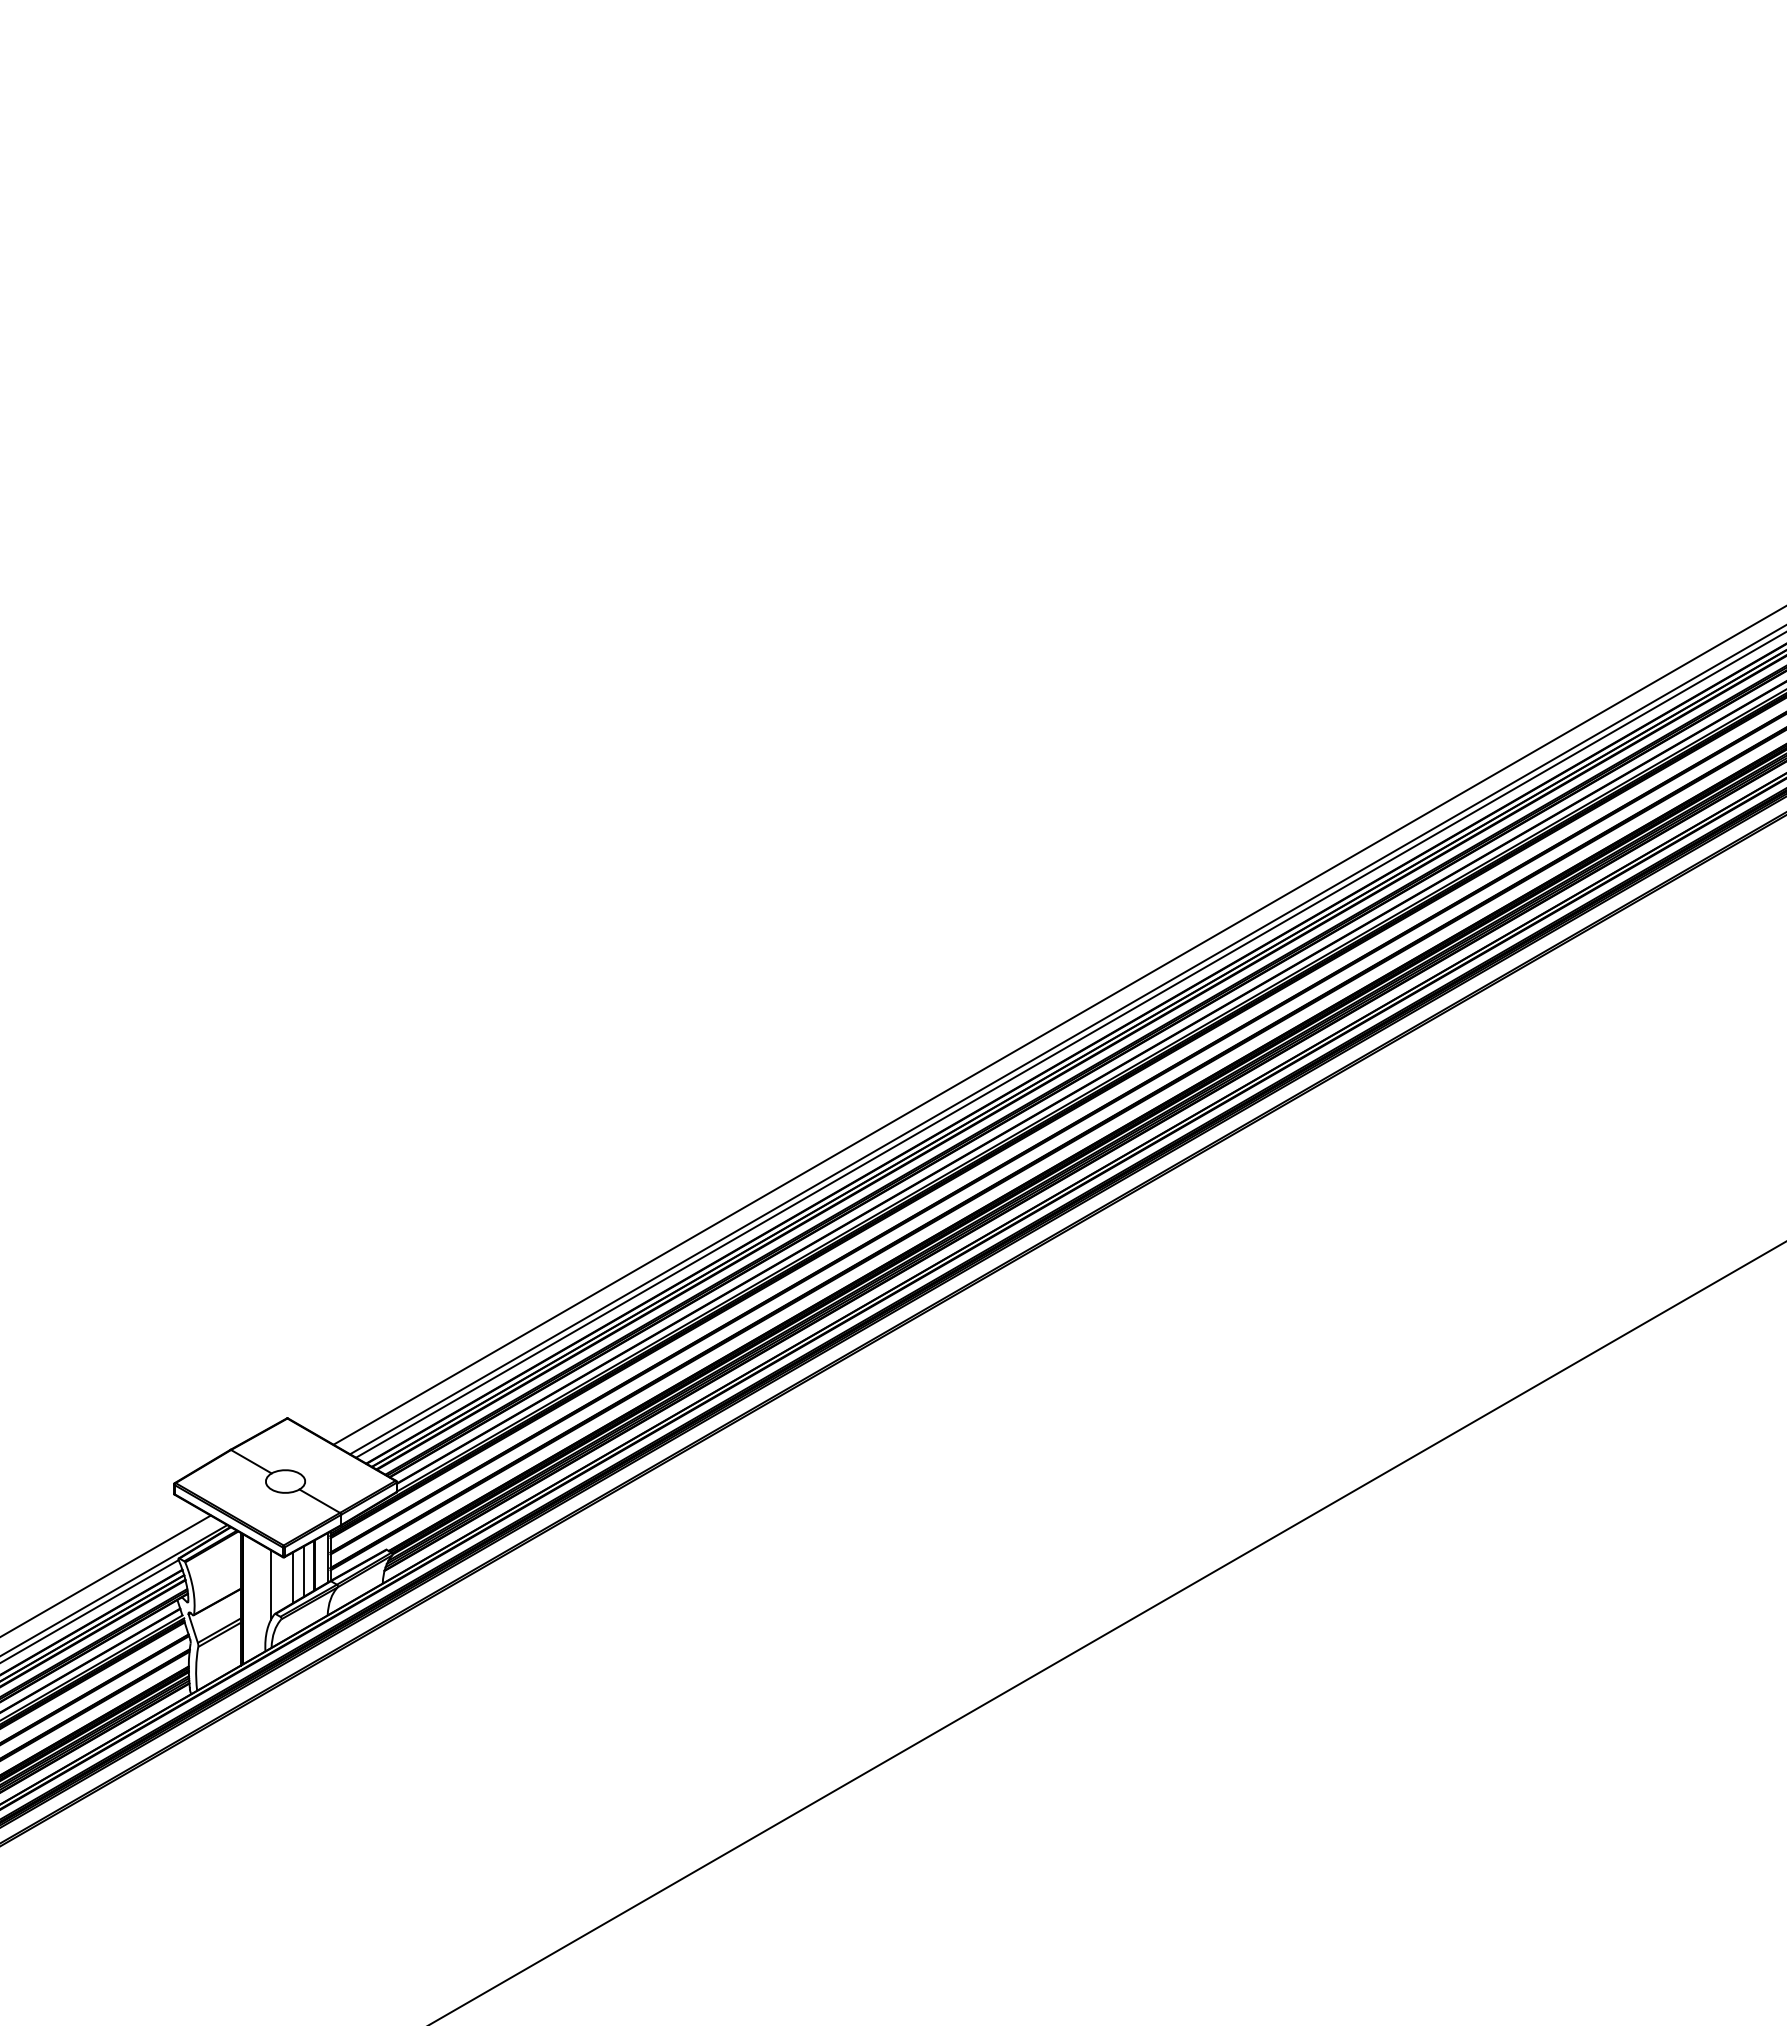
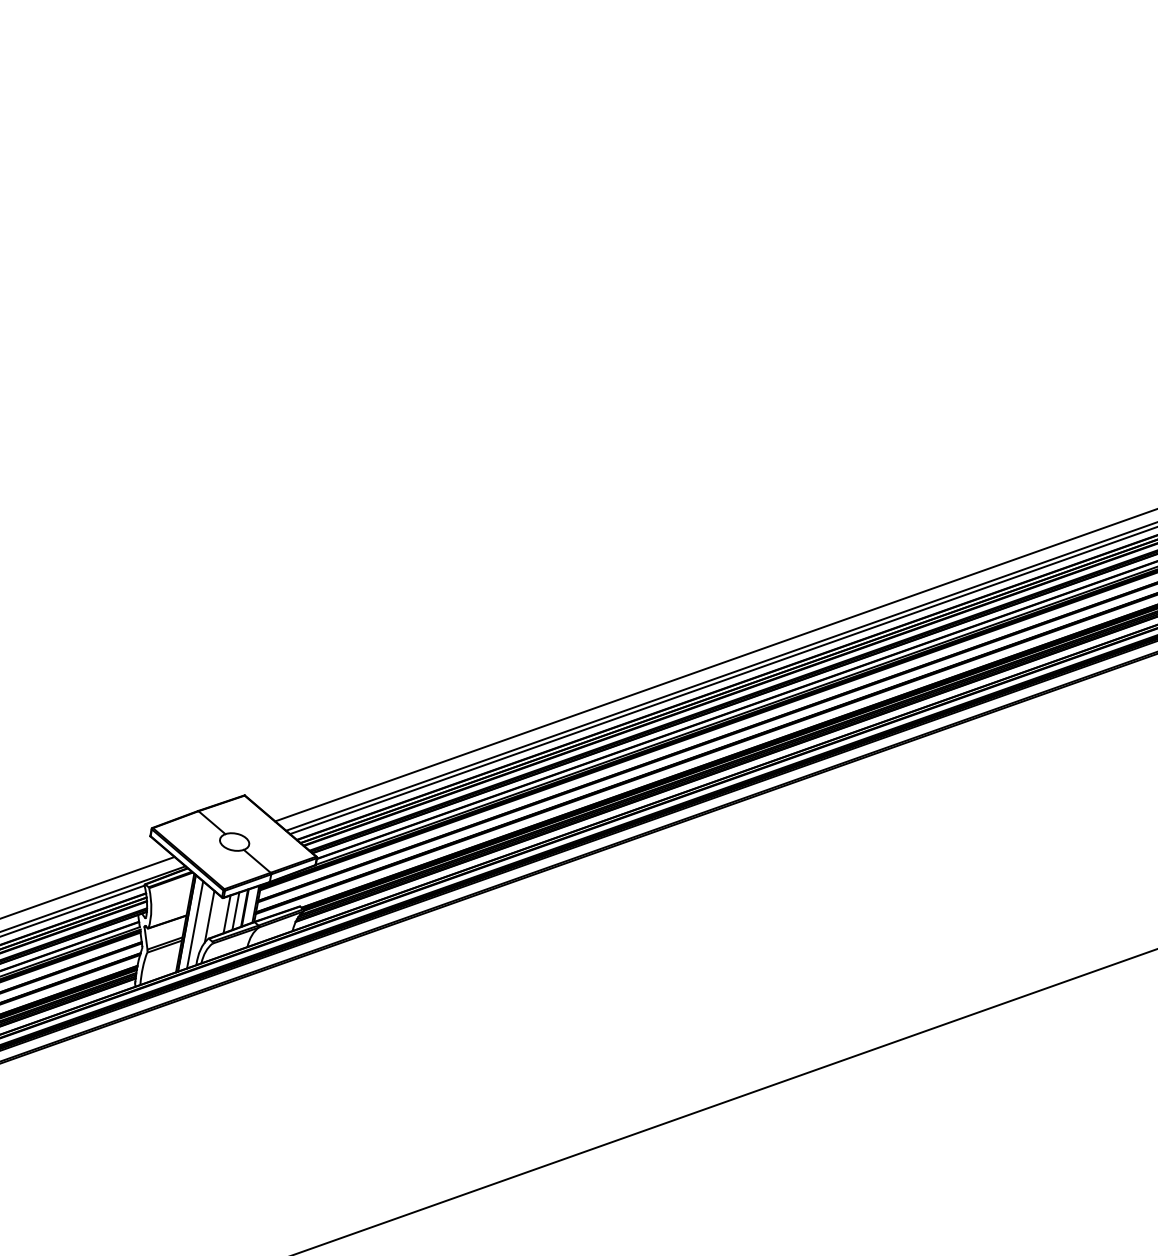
line: (254, 1598) -> (195, 924), added

